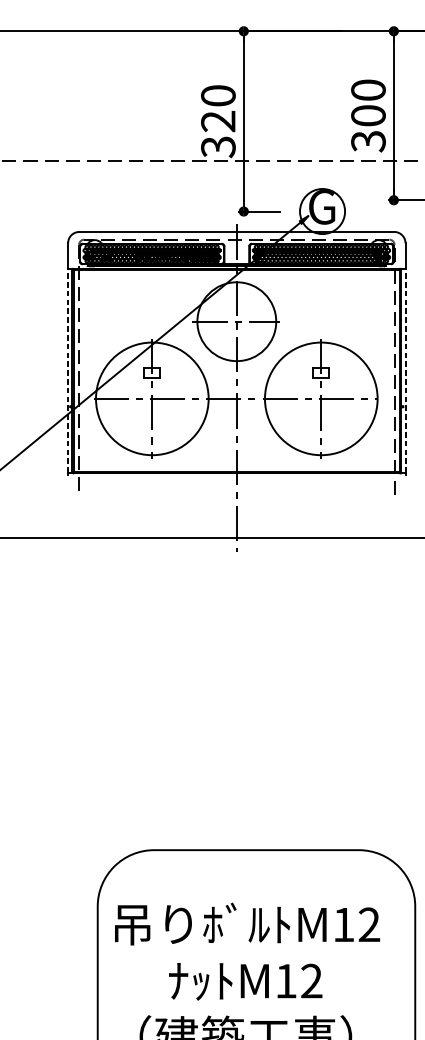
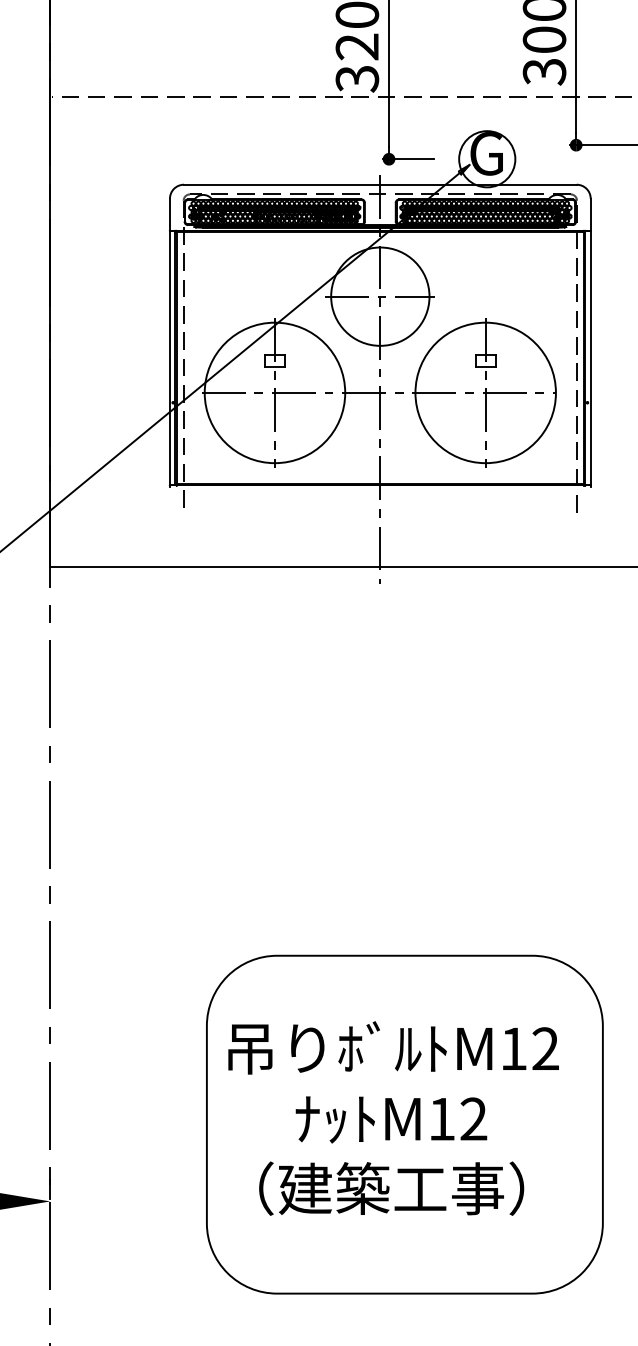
line: (67, 371) -> (169, 358), dashed -> solid
line: (406, 371) -> (591, 358), dashed -> solid

